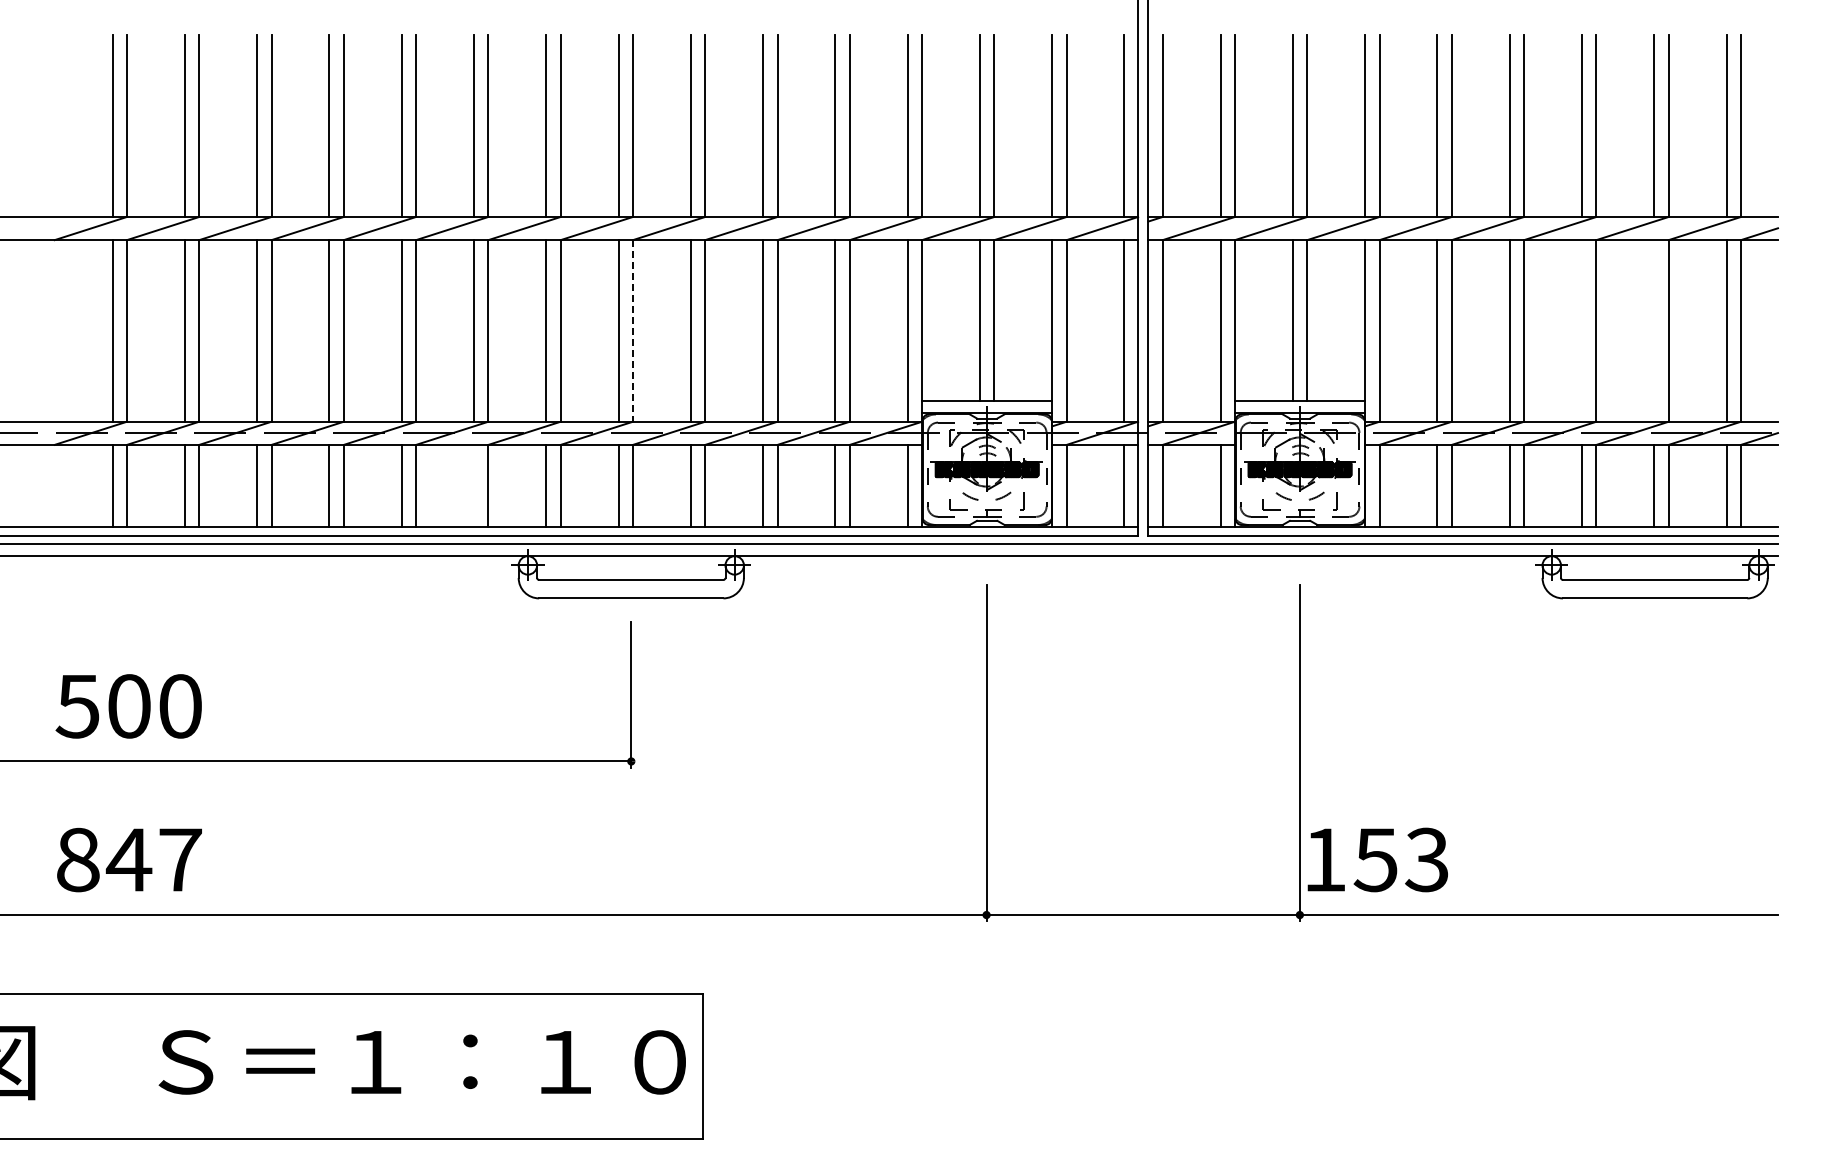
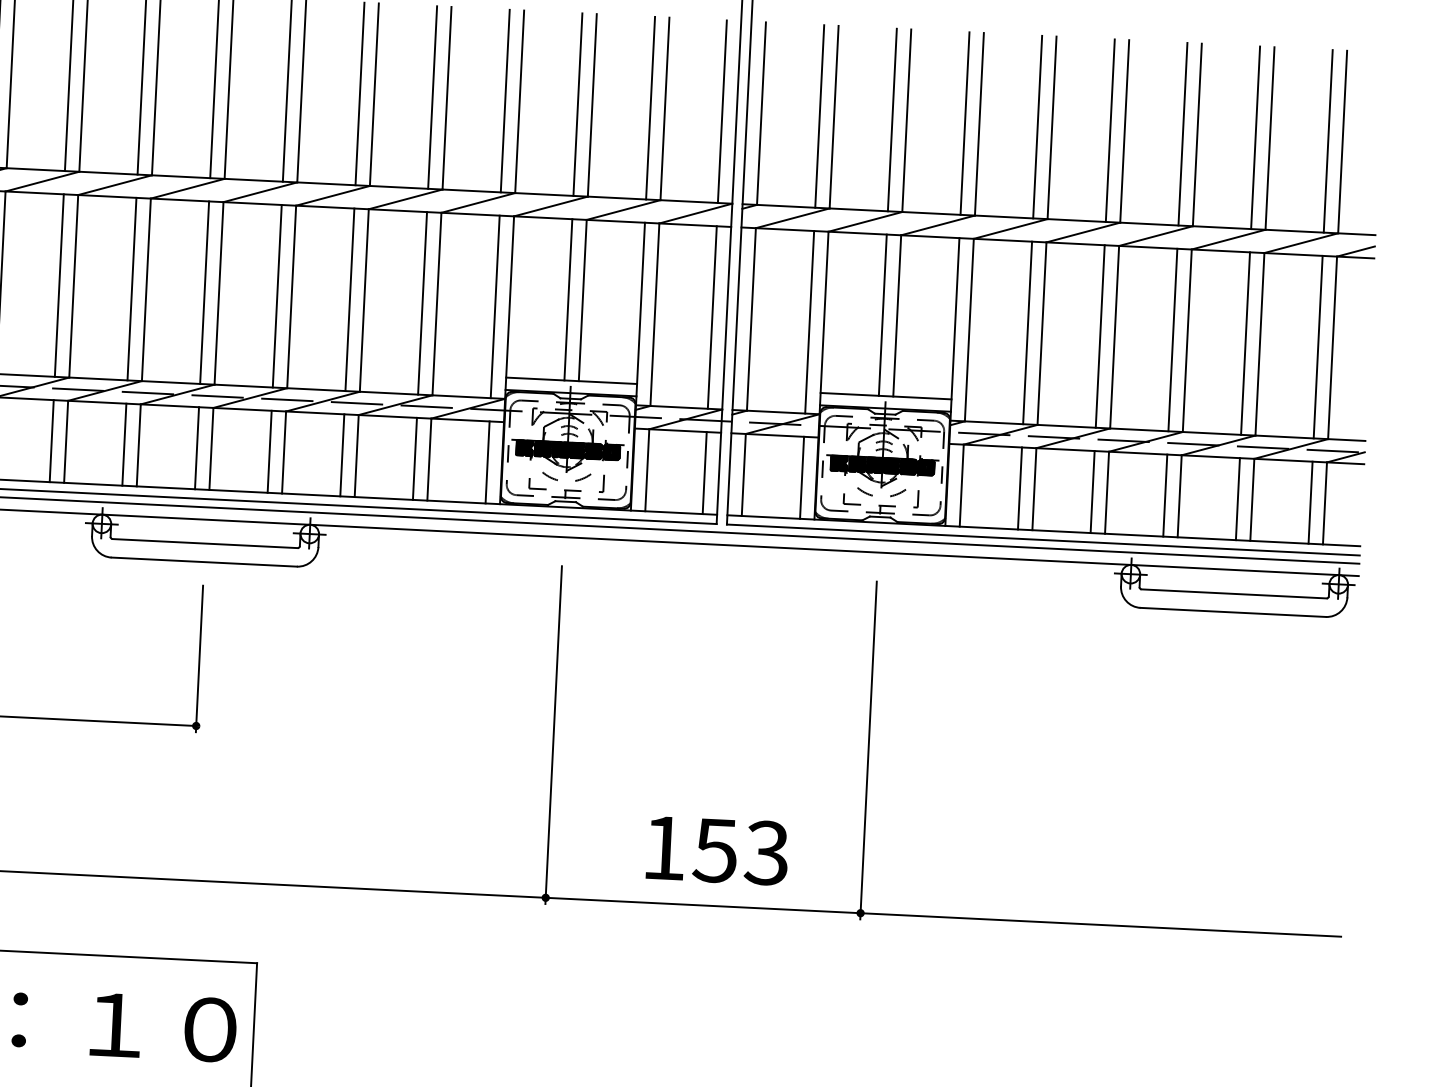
line: (632, 330) -> (218, 292), dashed -> solid
line: (1582, 330) -> (1173, 339), added
line: (1654, 330) -> (1245, 343), added
line: (474, 485) -> (52, 440), added
text: (1377, 859) -> (717, 850), moved

